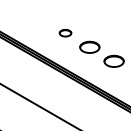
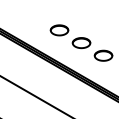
part: (65, 32) -> (59, 29), size x1.67

